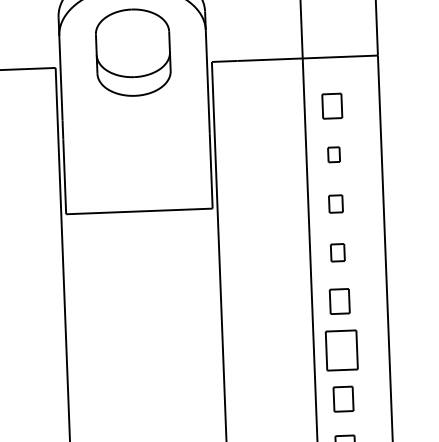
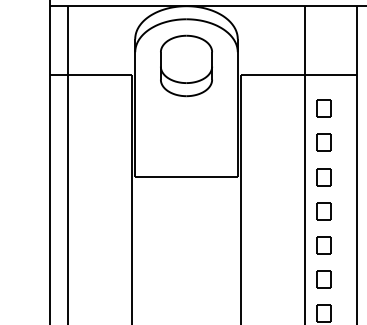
part: (333, 154) -> (323, 142), size x1.67
part: (335, 204) -> (323, 177), size x1.43
part: (336, 253) -> (323, 211), size x1.43
part: (340, 350) -> (323, 279), size x0.62

